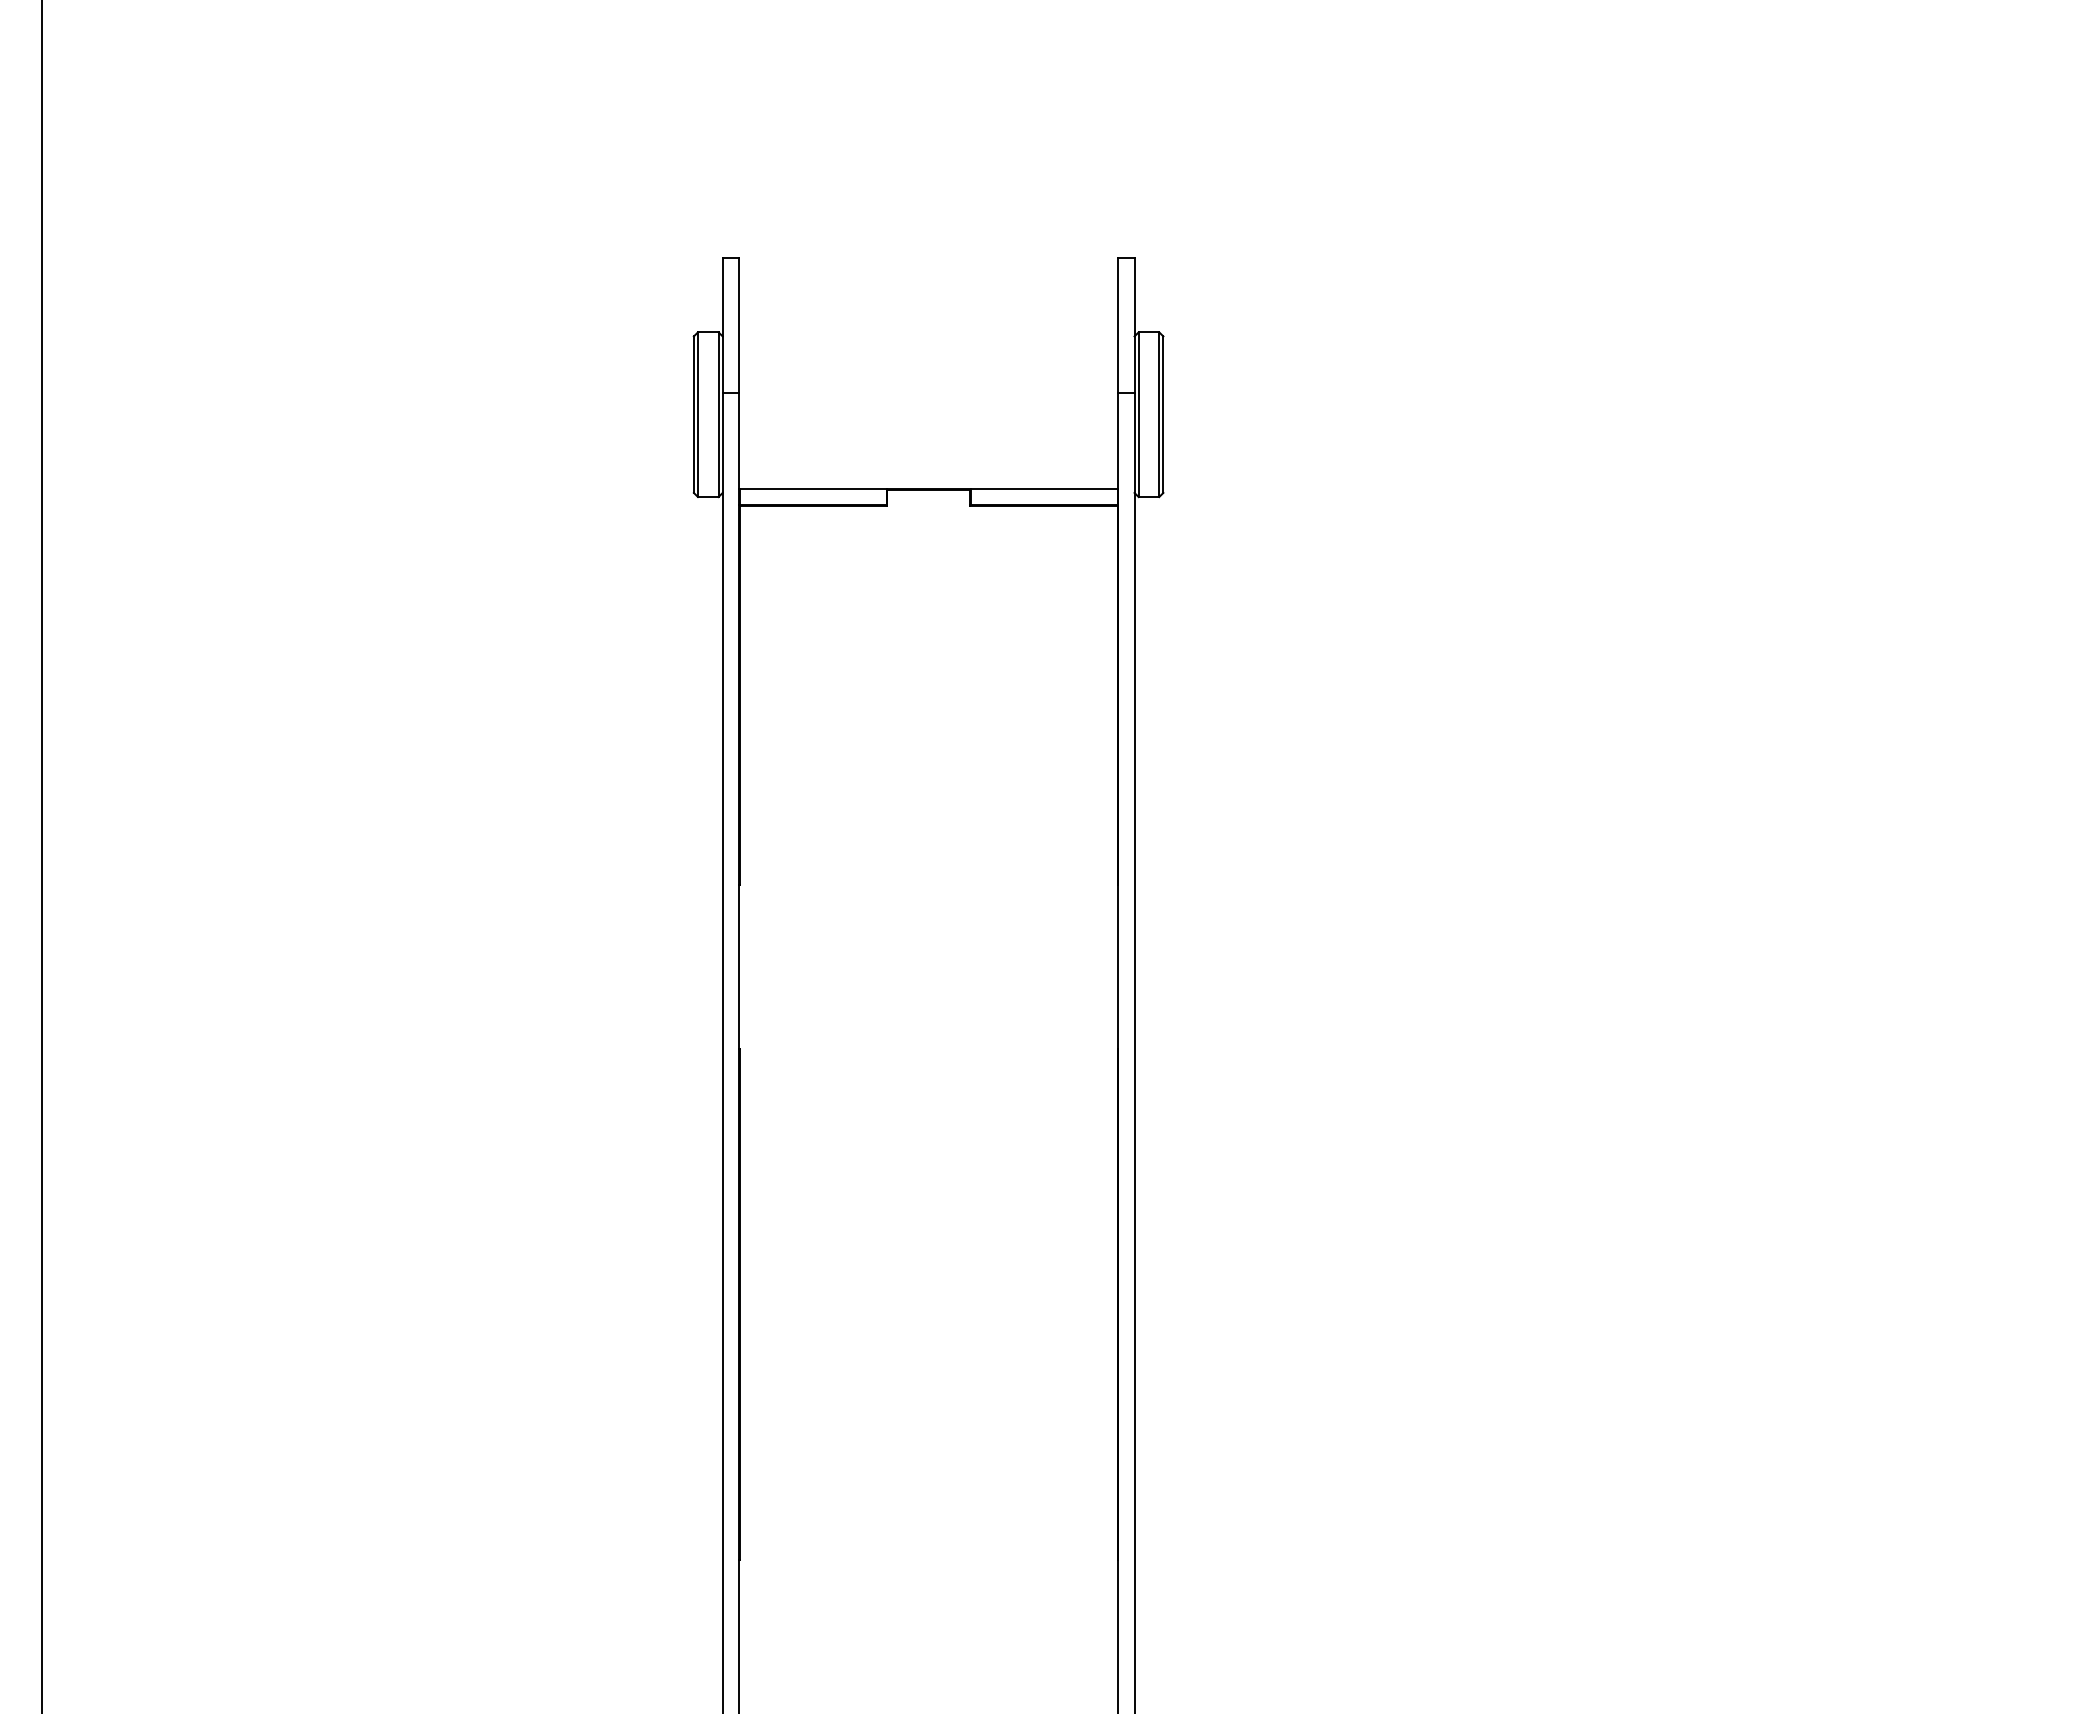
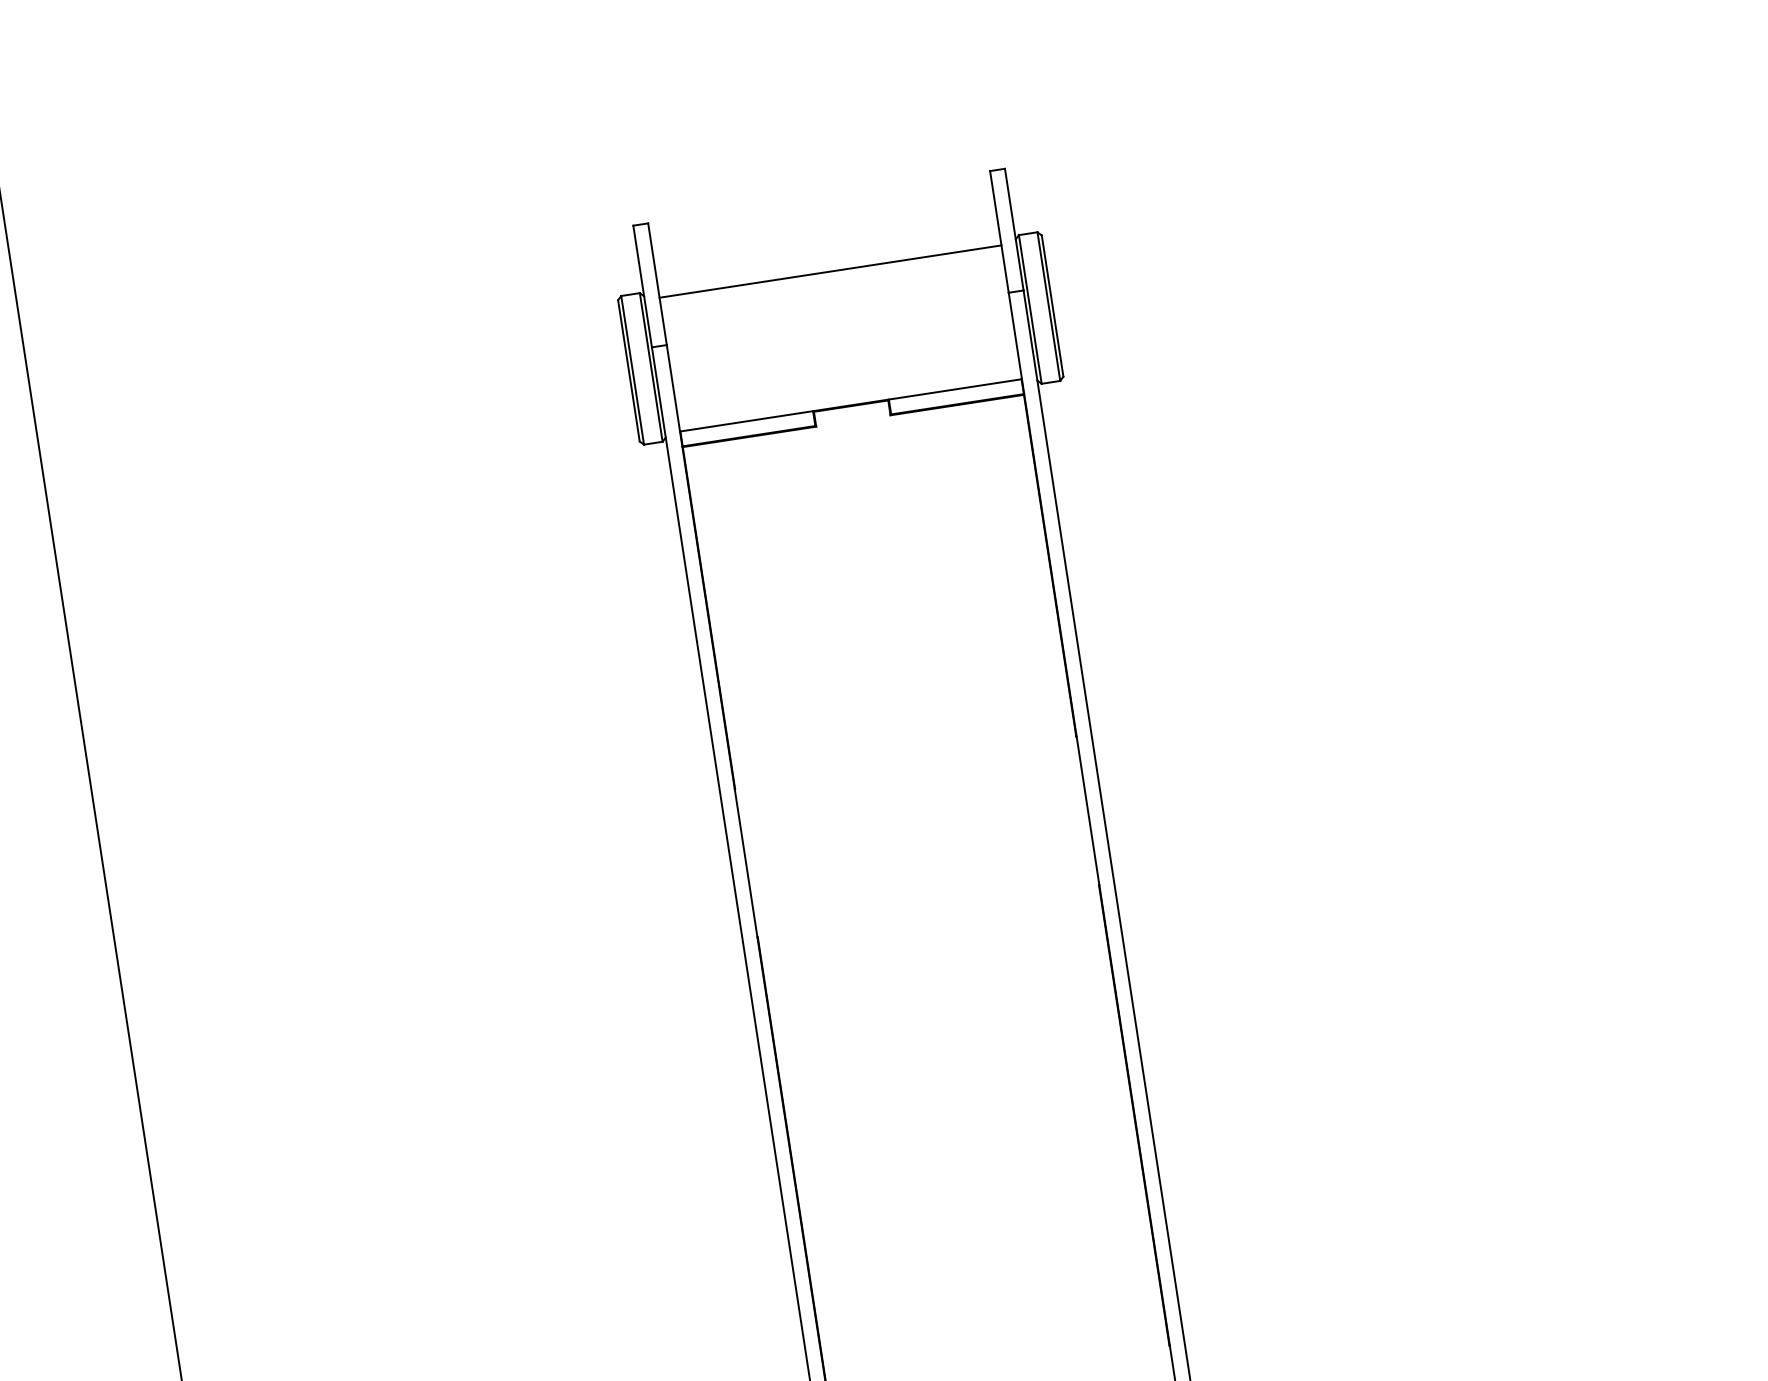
line: (928, 340) -> (830, 271), added

